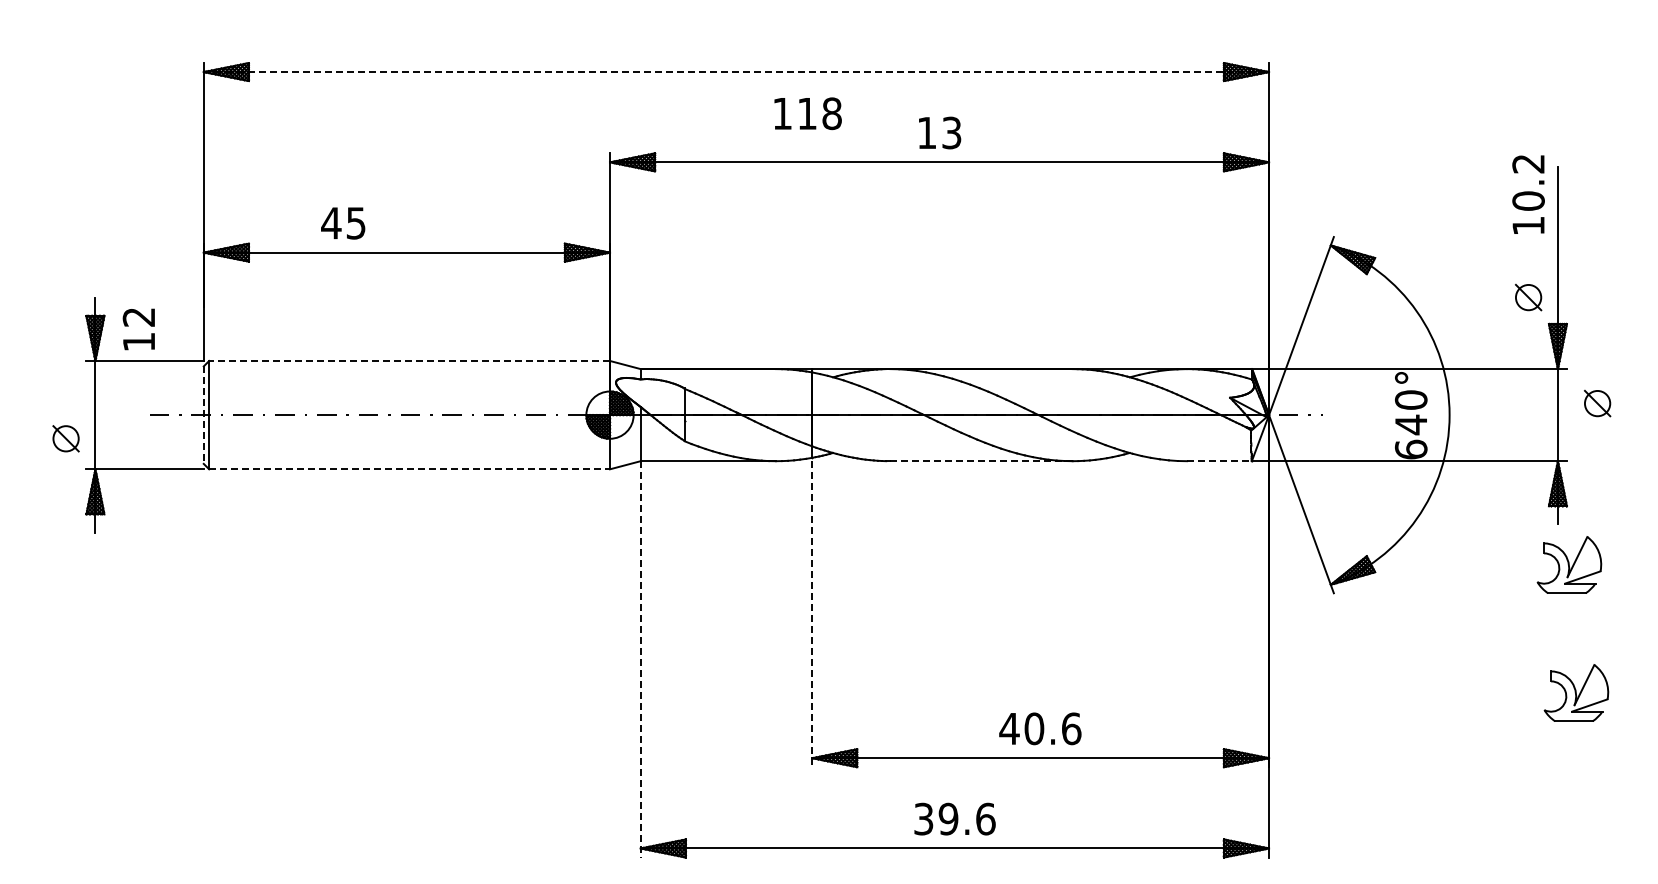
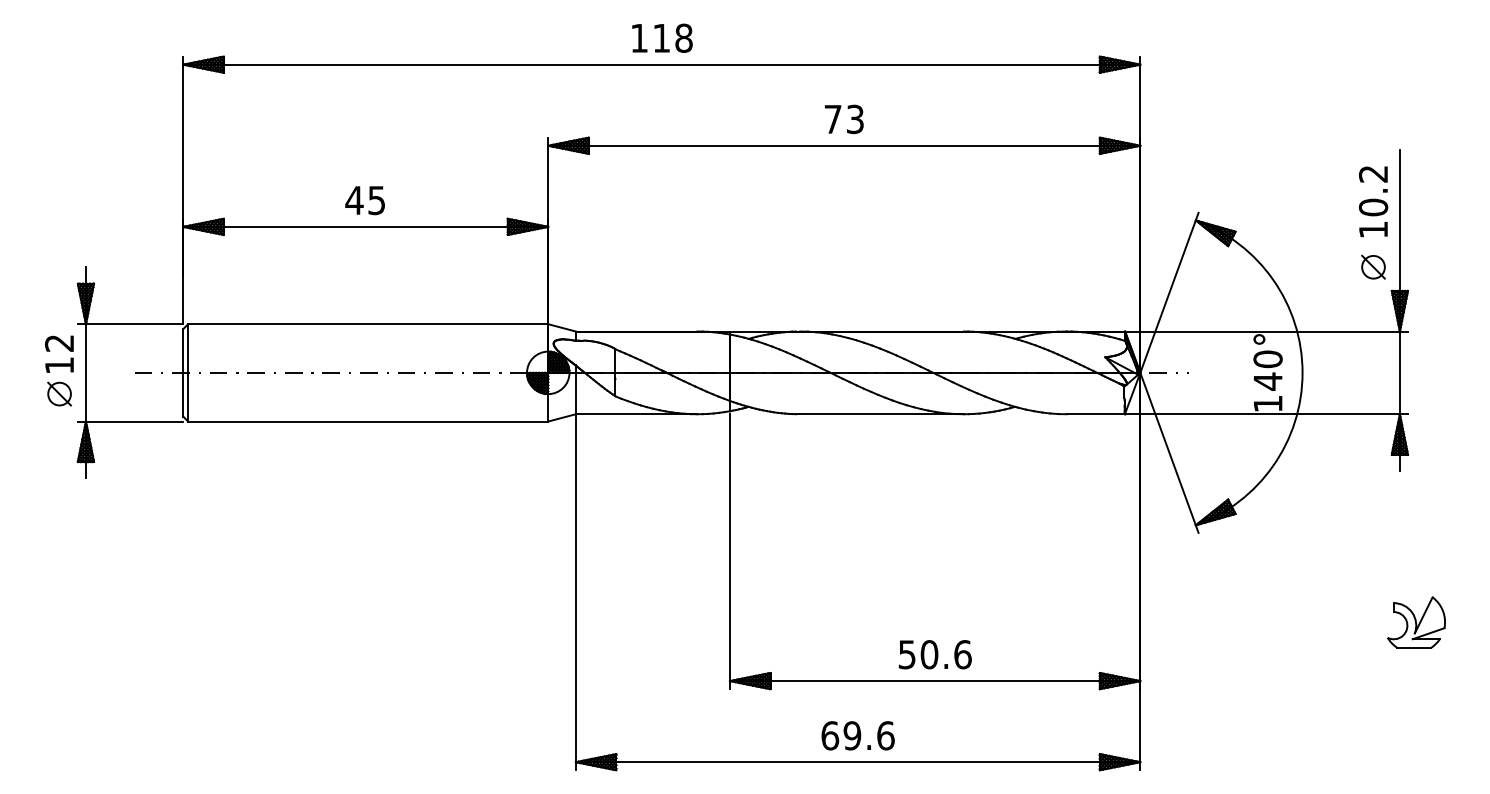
line: (736, 72) -> (661, 65), dashed -> solid
text: (807, 113) -> (661, 38), moved
text: (927, 132) -> (833, 118), 13 -> 73
text: (1528, 194) -> (1373, 201), moved
text: (343, 223) -> (365, 200), moved
text: (138, 329) -> (59, 354), moved
line: (409, 360) -> (368, 323), dashed -> solid
part: (1597, 403) -> (1435, 362), removed
line: (203, 415) -> (183, 373), dashed -> solid
text: (1410, 449) -> (1267, 403), 640° -> 140°
line: (982, 461) -> (882, 414), dashed -> solid
line: (1219, 461) -> (1095, 414), dashed -> solid
line: (410, 469) -> (369, 421), dashed -> solid
part: (1569, 564) -> (1410, 507), removed
line: (812, 614) -> (730, 551), dashed -> solid
line: (640, 659) -> (575, 592), dashed -> solid
text: (1009, 729) -> (907, 655), 40.6 -> 50.6
text: (923, 818) -> (829, 735), 39.6 -> 69.6

